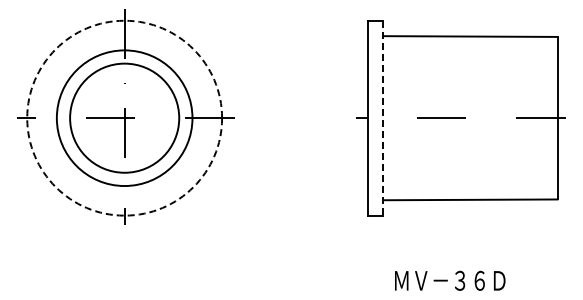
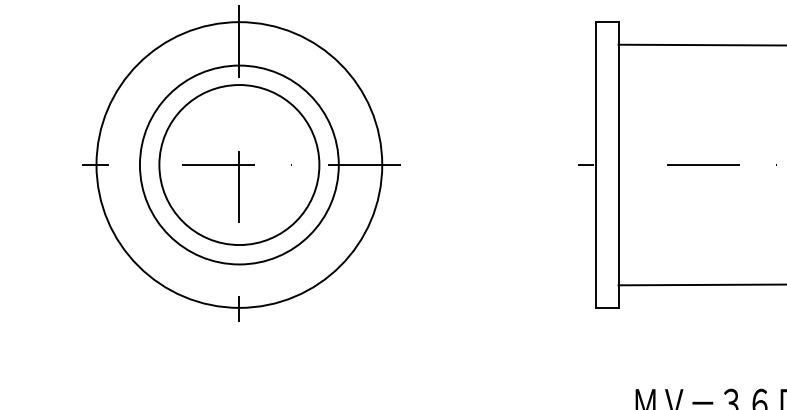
circle: (124, 117) -> (239, 163), dashed -> solid
line: (383, 118) -> (618, 165), dashed -> solid

